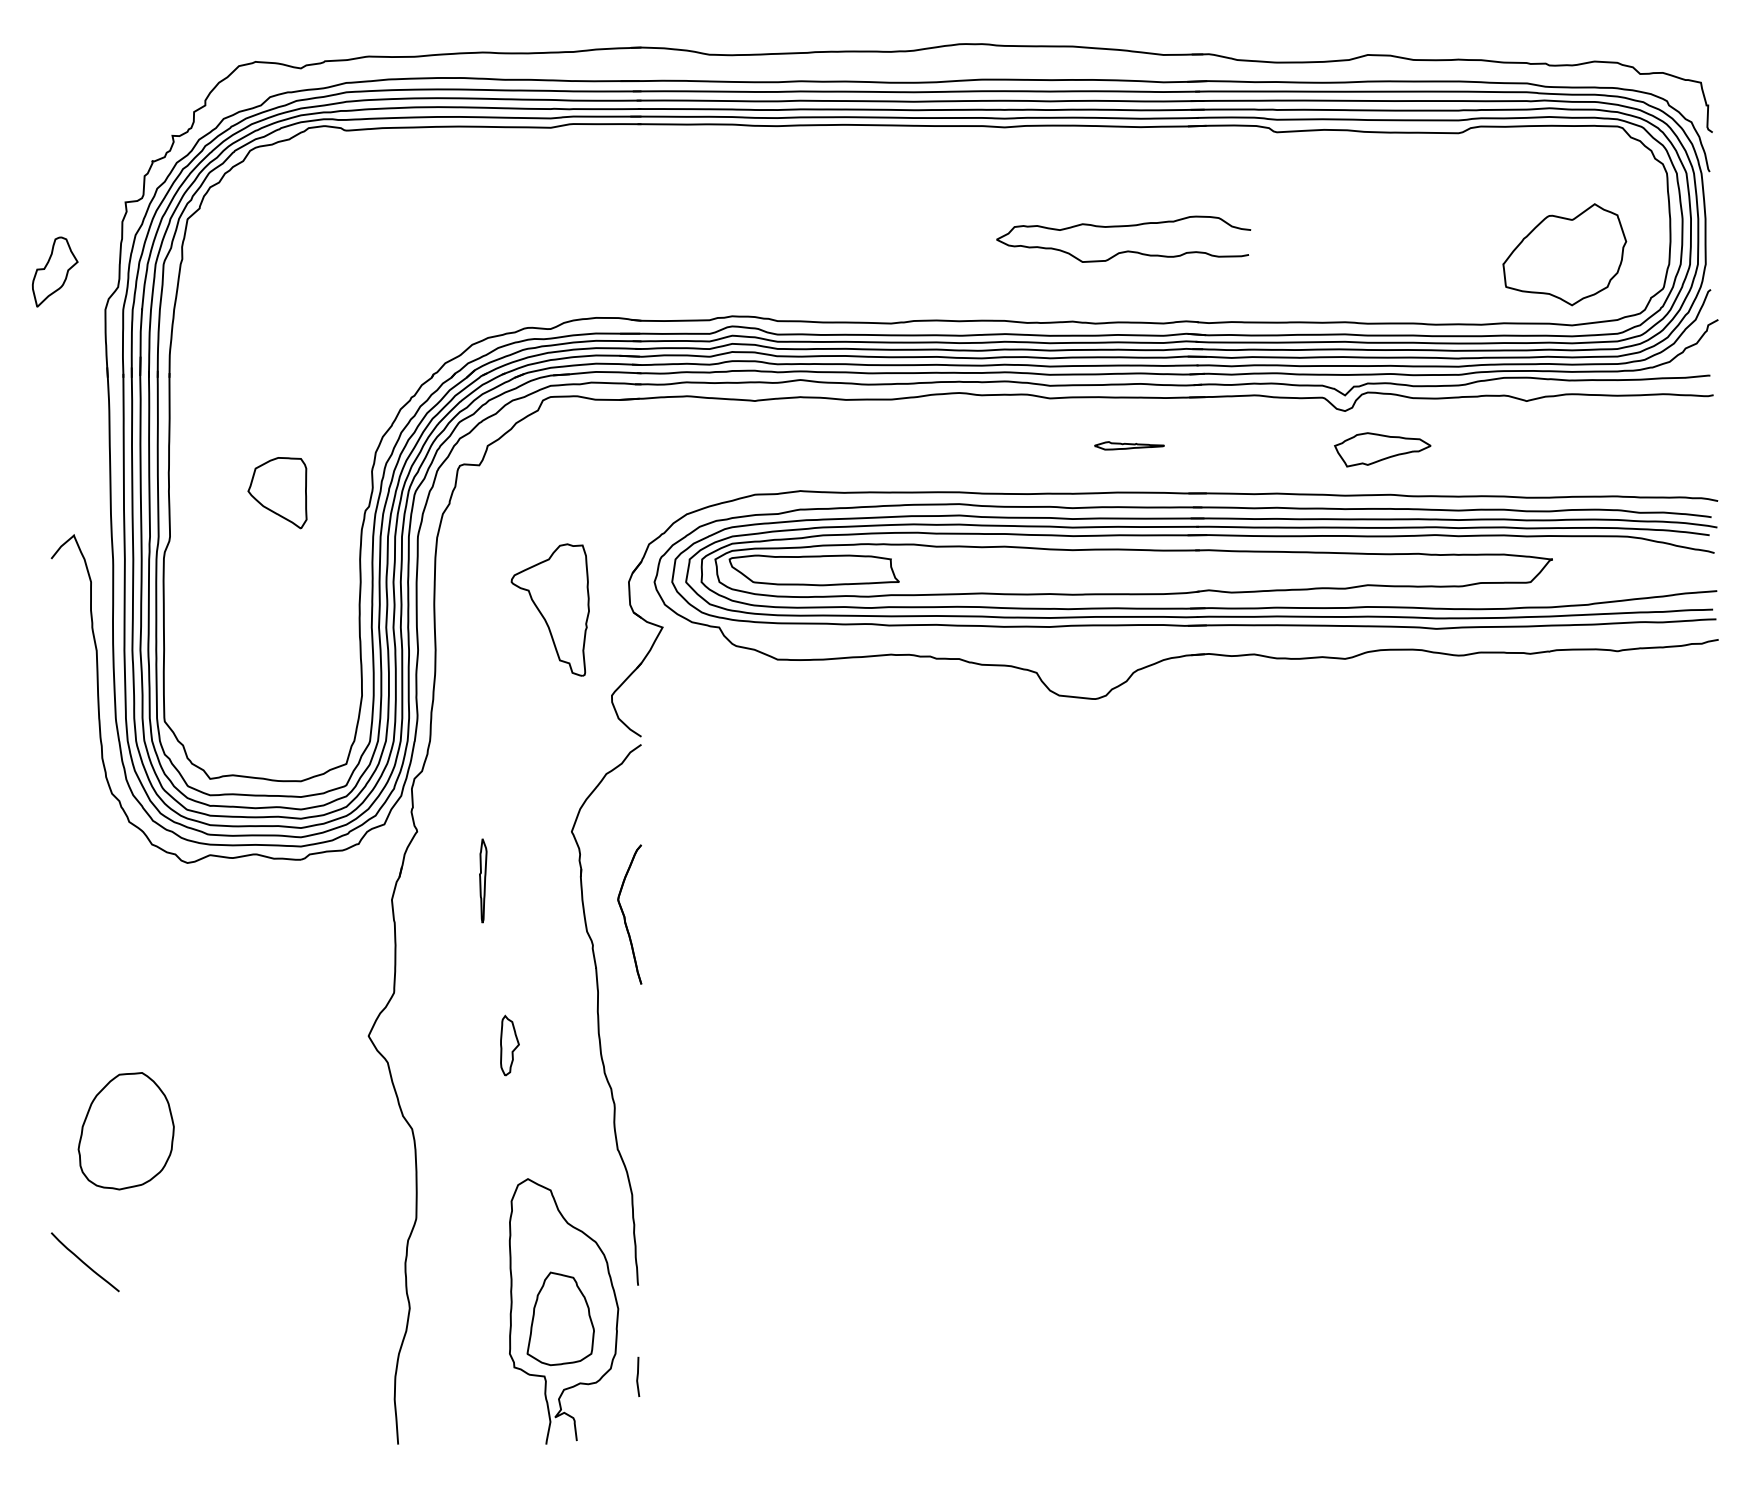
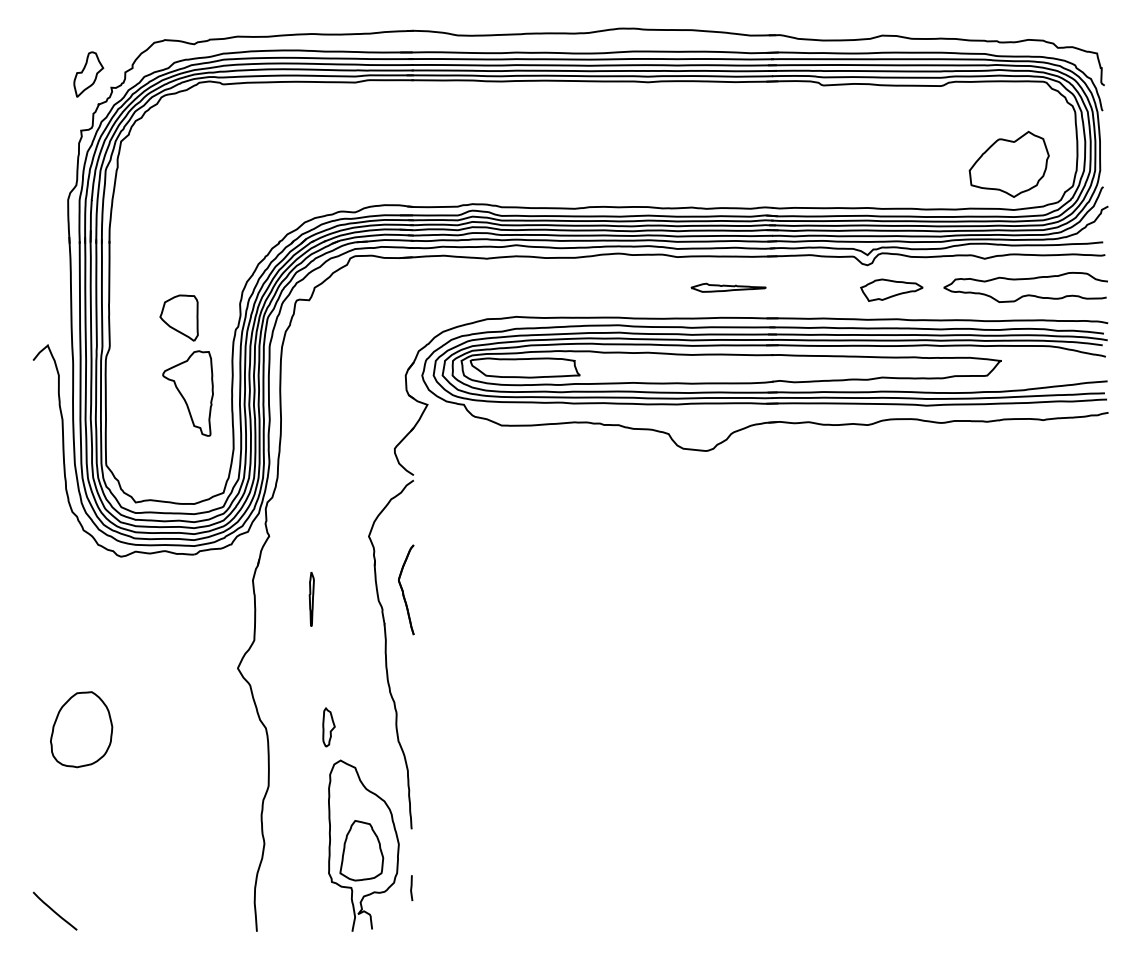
curve: (1124, 250) -> (1026, 294), moved
part: (54, 271) -> (88, 74), moved
part: (1129, 445) -> (728, 287), size x1.67
part: (549, 609) -> (187, 393), moved
part: (482, 881) -> (311, 599), moved
part: (509, 1045) -> (328, 727), moved
line: (84, 1261) -> (54, 910), moved

